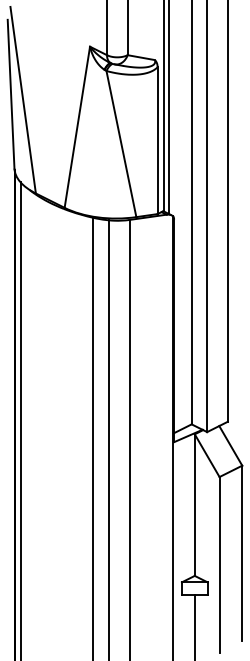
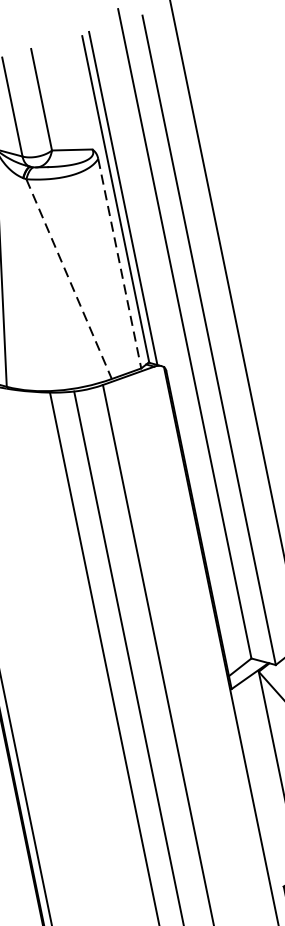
line: (157, 141) -> (119, 264), solid -> dashed
line: (121, 144) -> (69, 279), solid -> dashed

